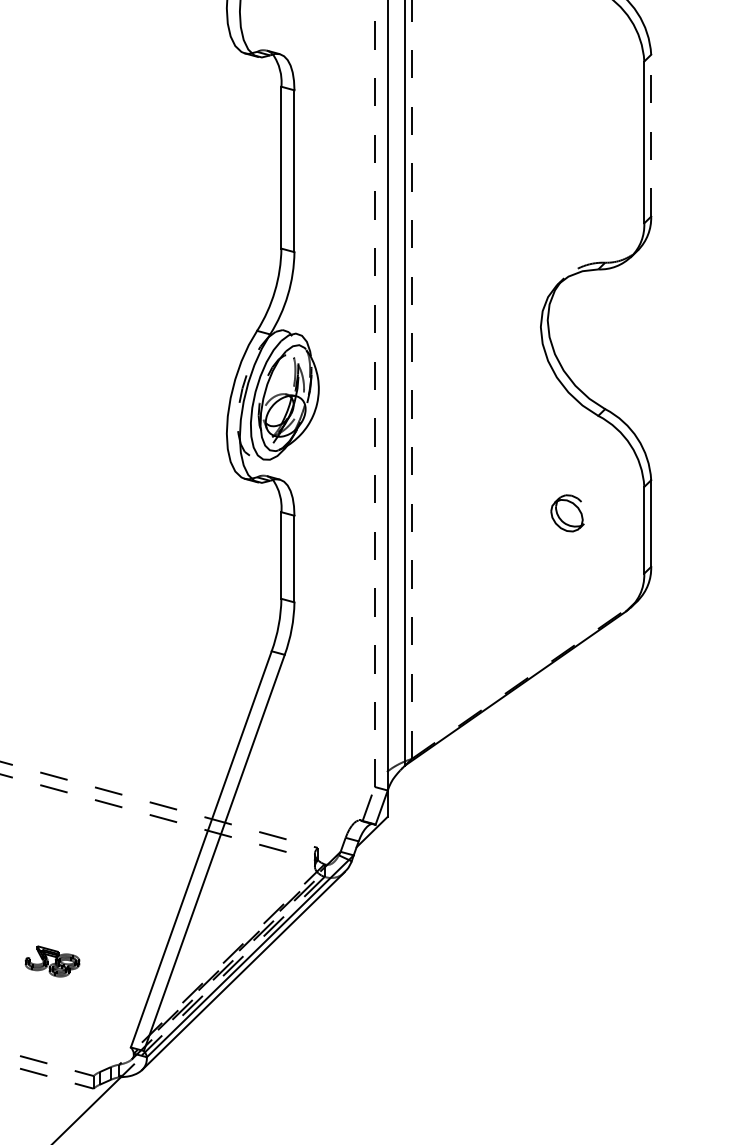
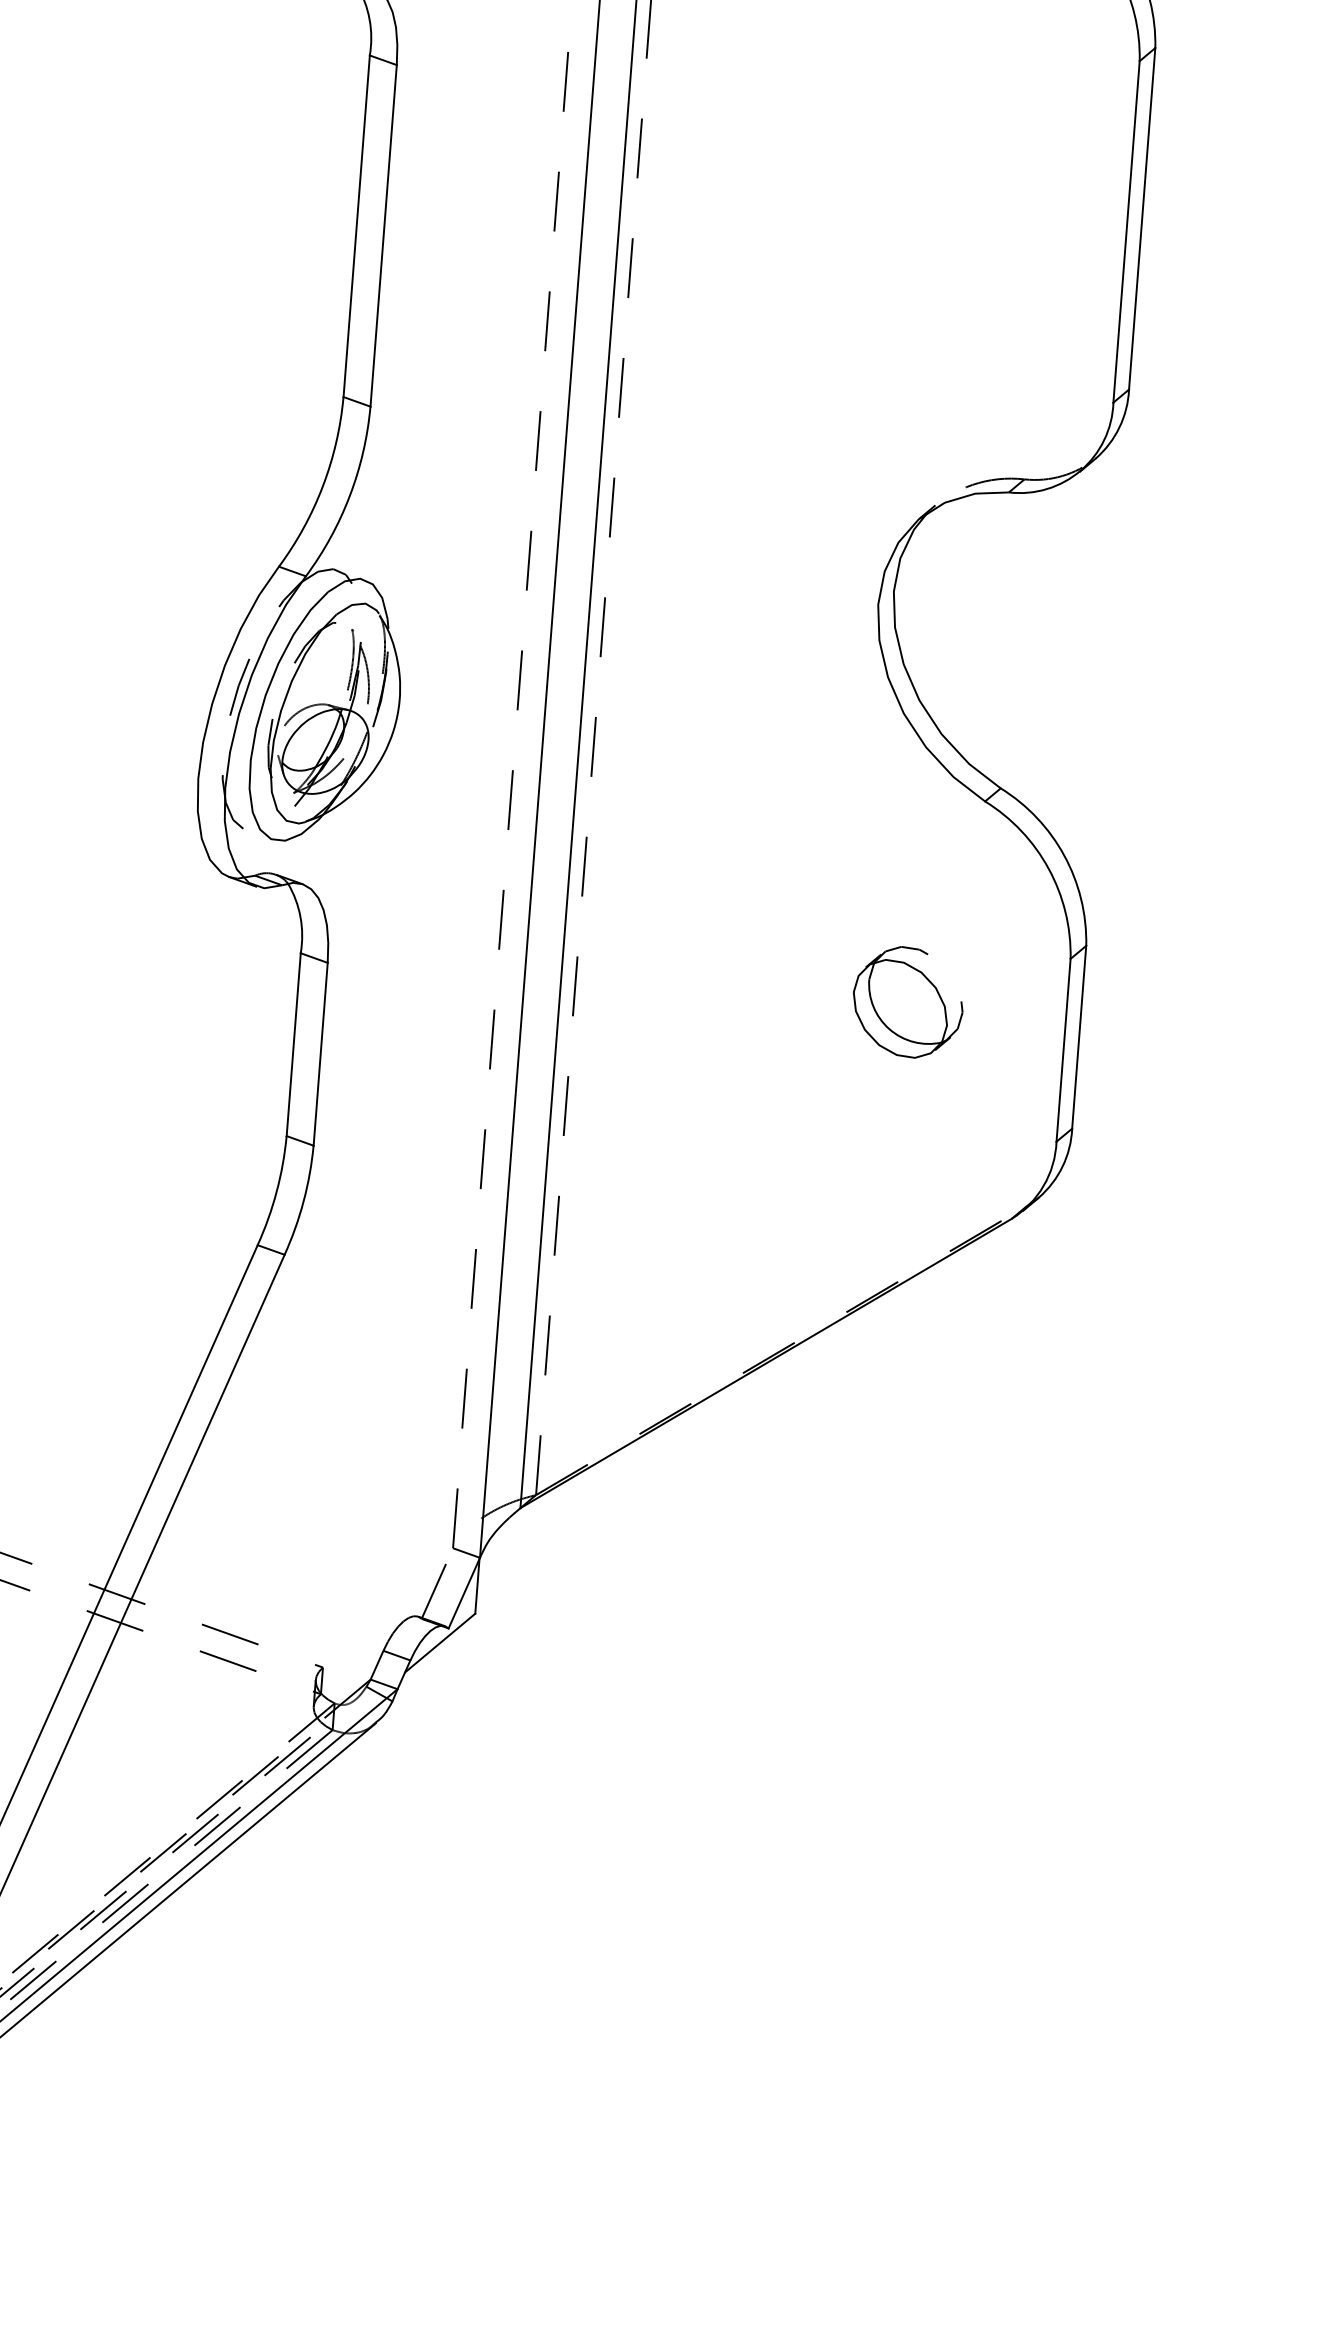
line: (651, 135) -> (1142, 218), dashed -> solid
part: (569, 513) -> (908, 1002), size x1.43

